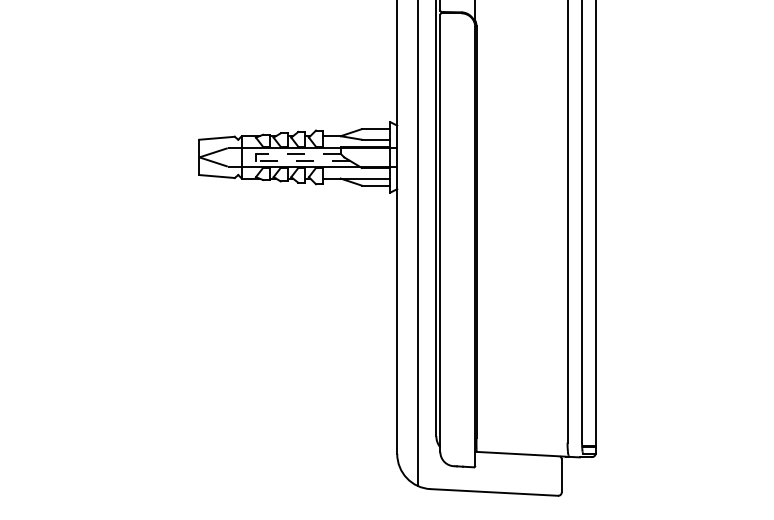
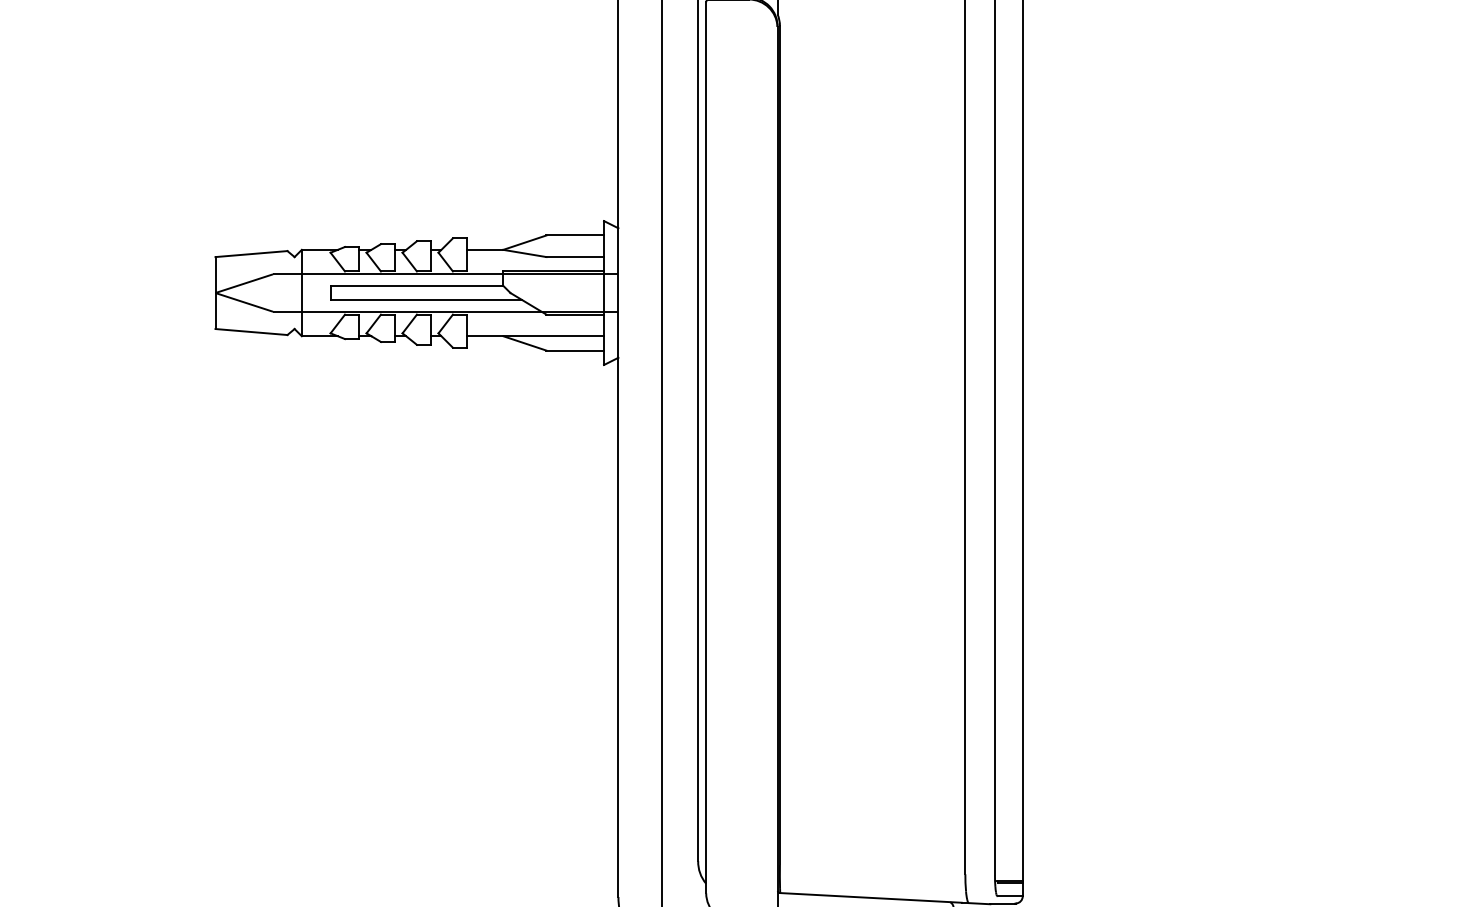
line: (297, 153) -> (415, 285), dashed -> solid
line: (302, 160) -> (425, 299), dashed -> solid

